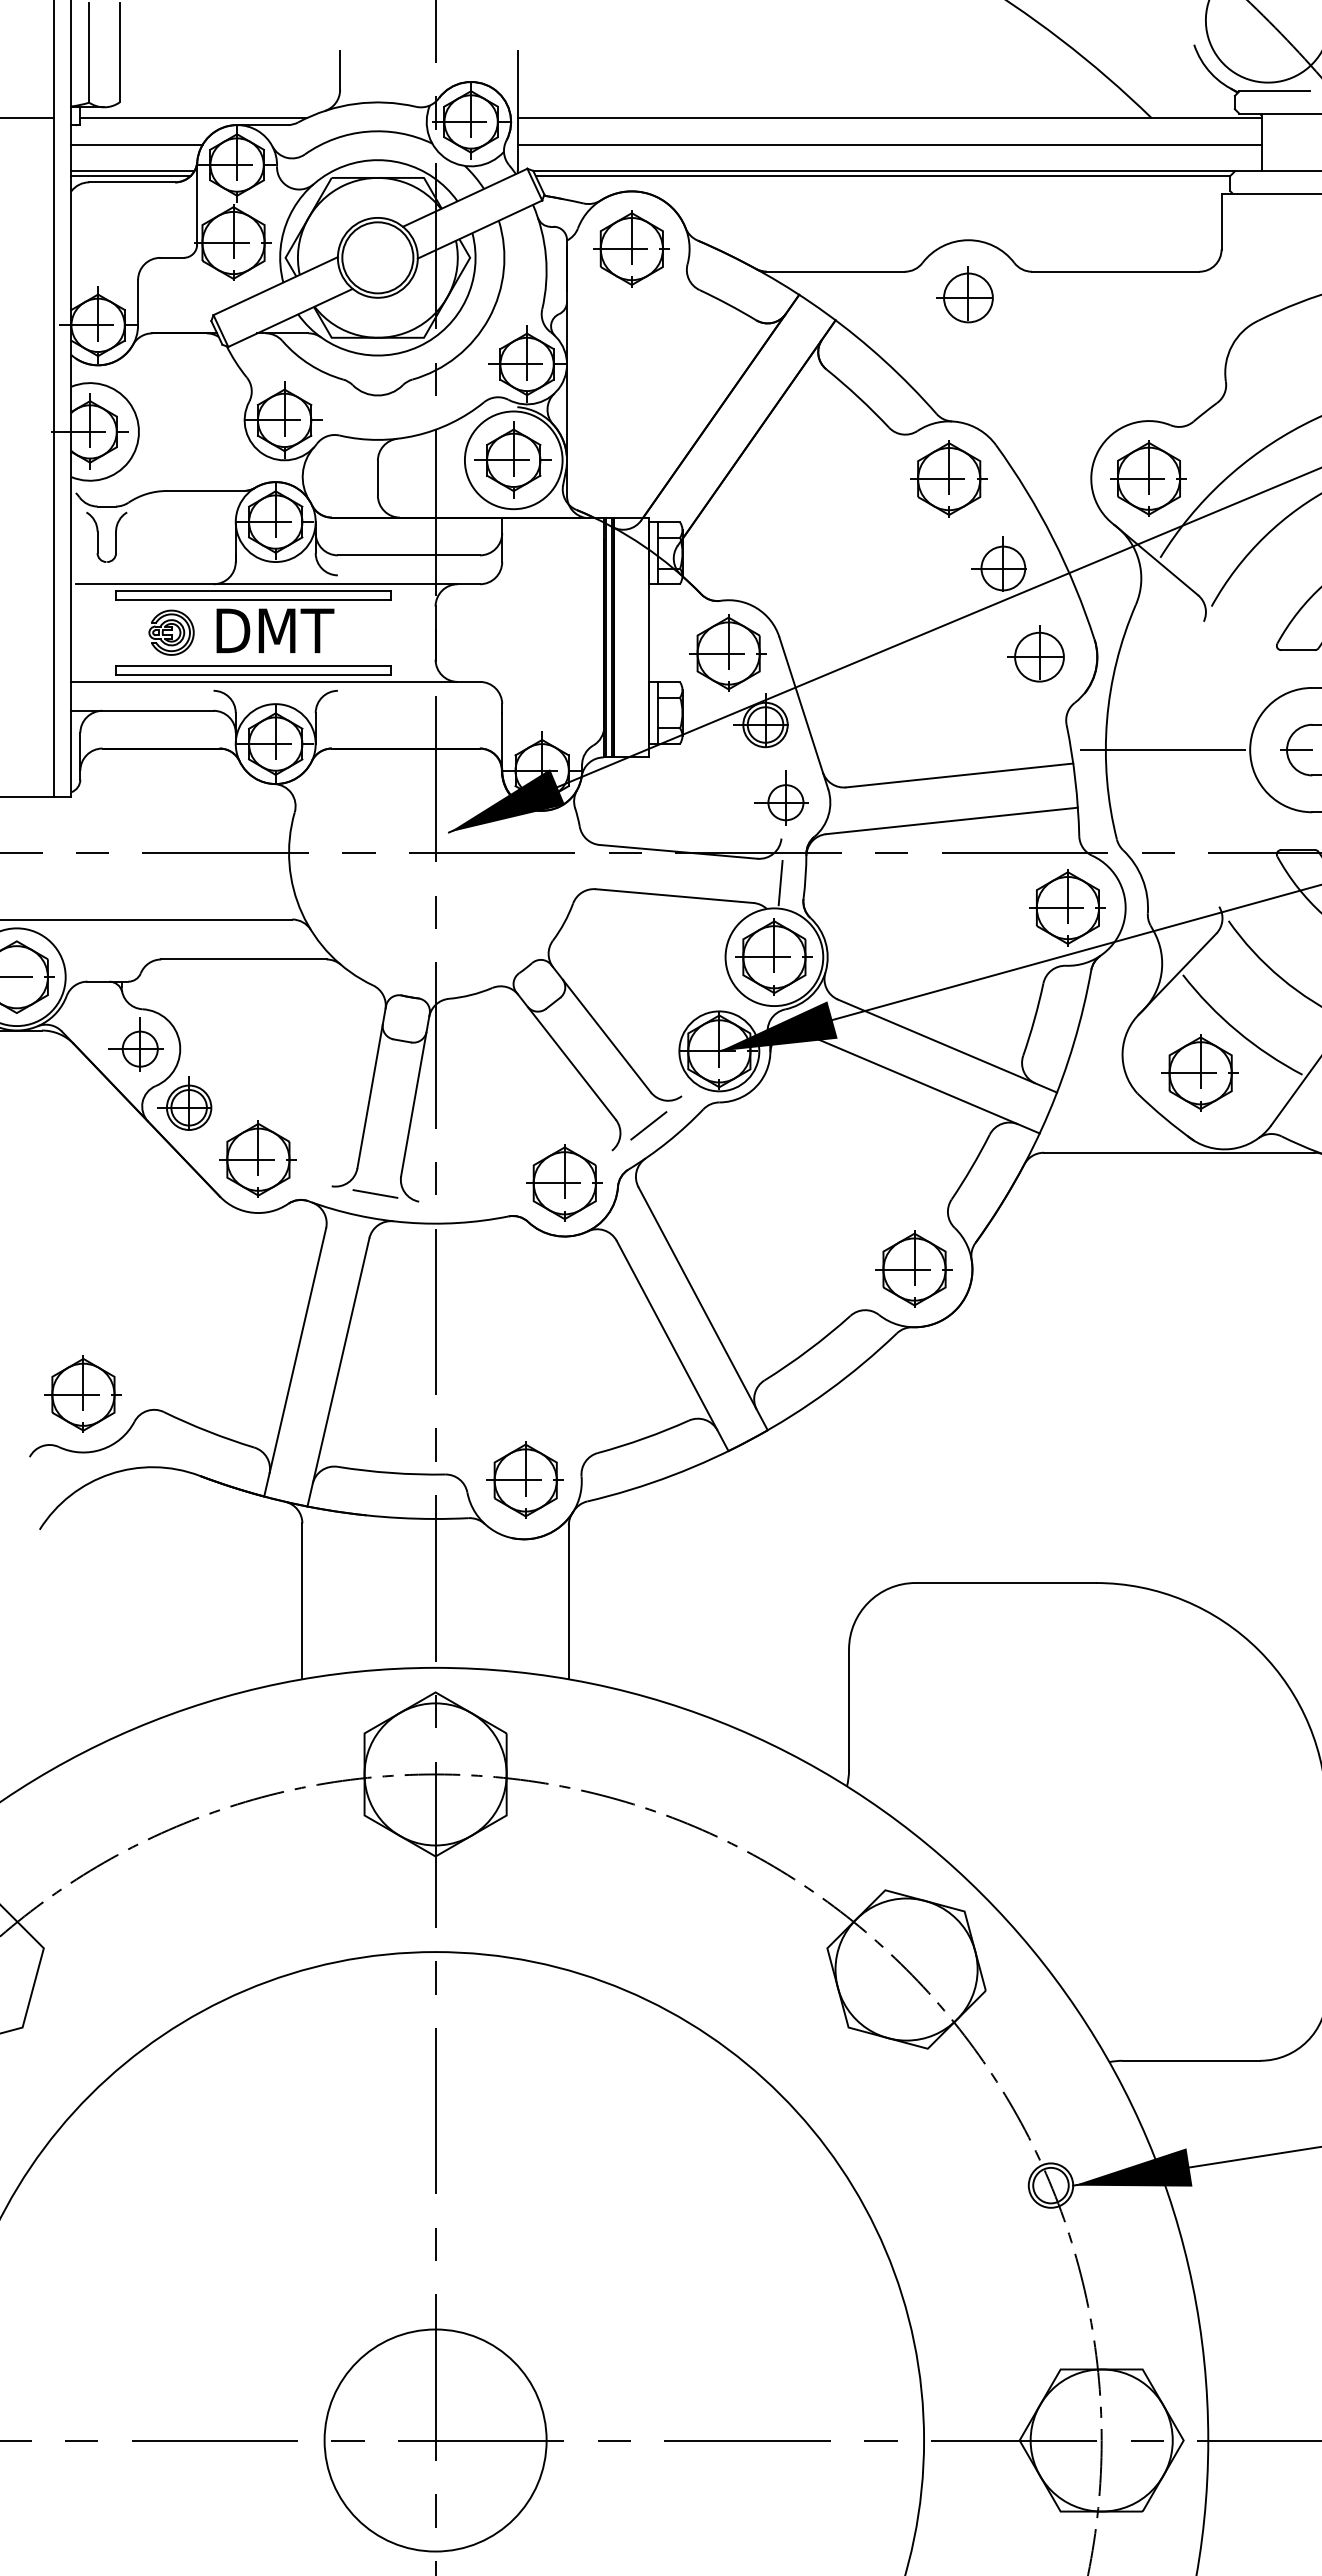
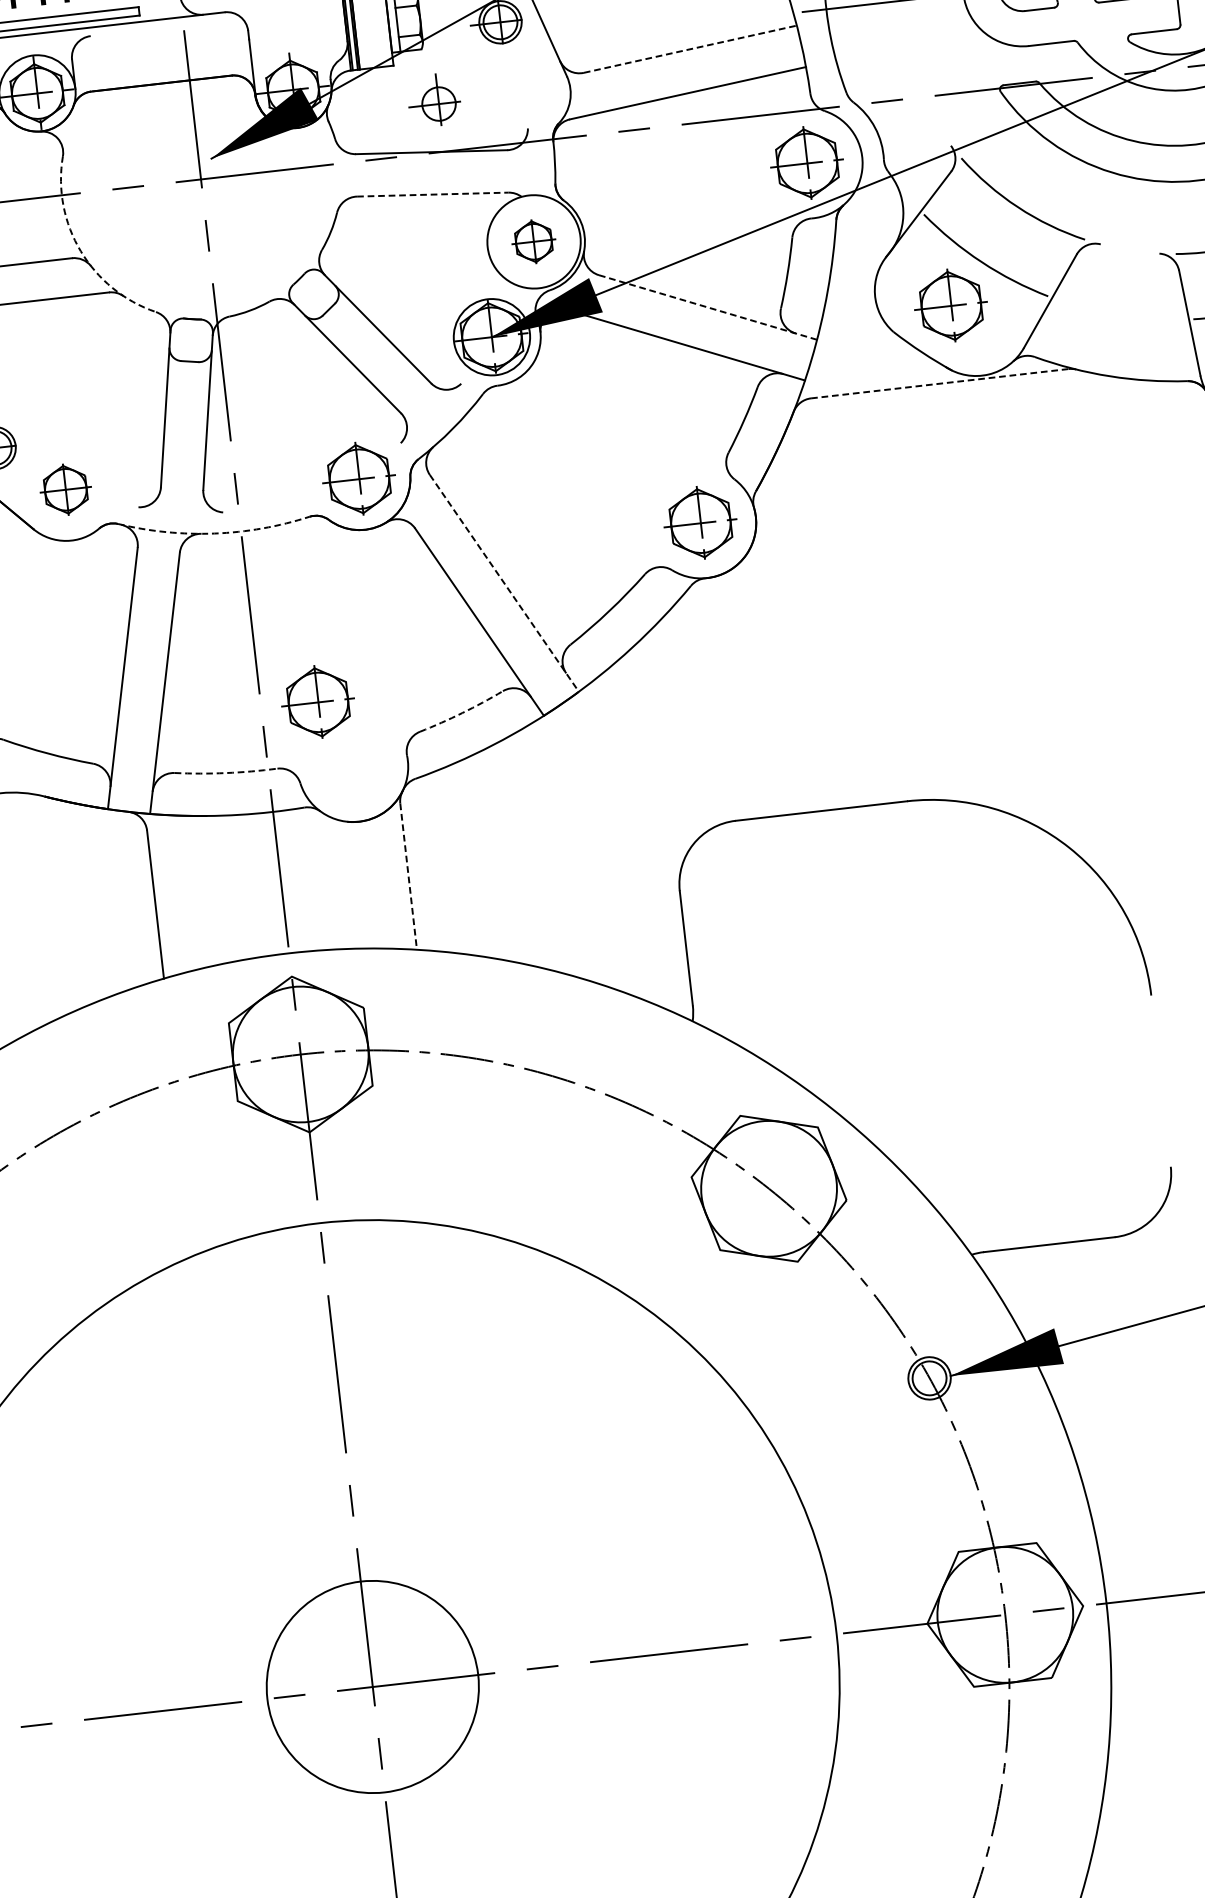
line: (960, 775) -> (691, 49), solid -> dashed
part: (781, 797) -> (434, 99), moved
line: (780, 882) -> (531, 170), removed
line: (675, 896) -> (433, 194), solid -> dashed
arc: (302, 913) -> (81, 251), solid -> dashed
part: (773, 956) -> (533, 241), size x0.6
line: (947, 1046) -> (708, 307), solid -> dashed
line: (648, 1125) -> (432, 415), removed
line: (1179, 1152) -> (939, 383), solid -> dashed
part: (257, 1158) -> (64, 488), size x0.7
line: (375, 1193) -> (180, 509), removed
arc: (407, 1222) -> (214, 533), solid -> dashed
line: (703, 1308) -> (504, 583), solid -> dashed
arc: (644, 1438) -> (462, 712), solid -> dashed
arc: (391, 1473) -> (226, 773), solid -> dashed
part: (524, 1479) -> (317, 701), moved
line: (568, 1602) -> (408, 876), solid -> dashed

